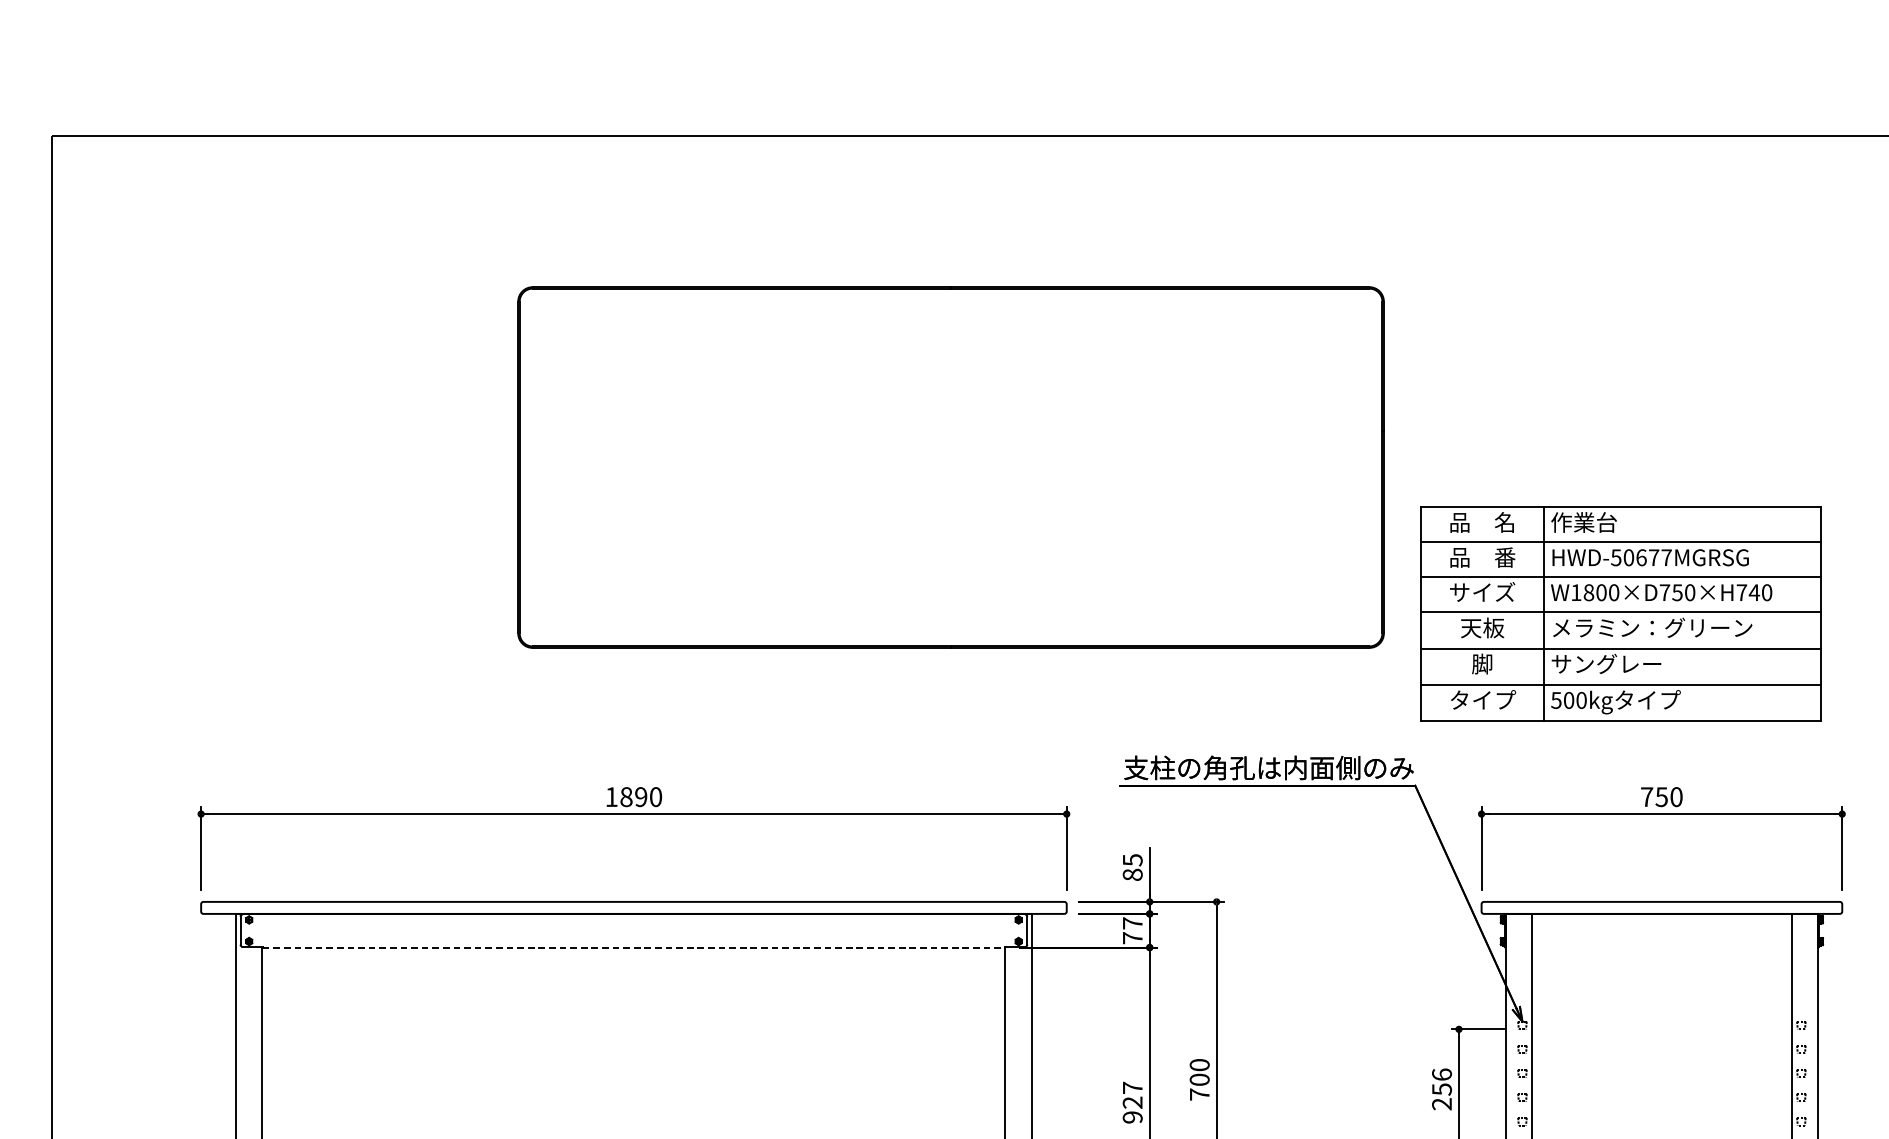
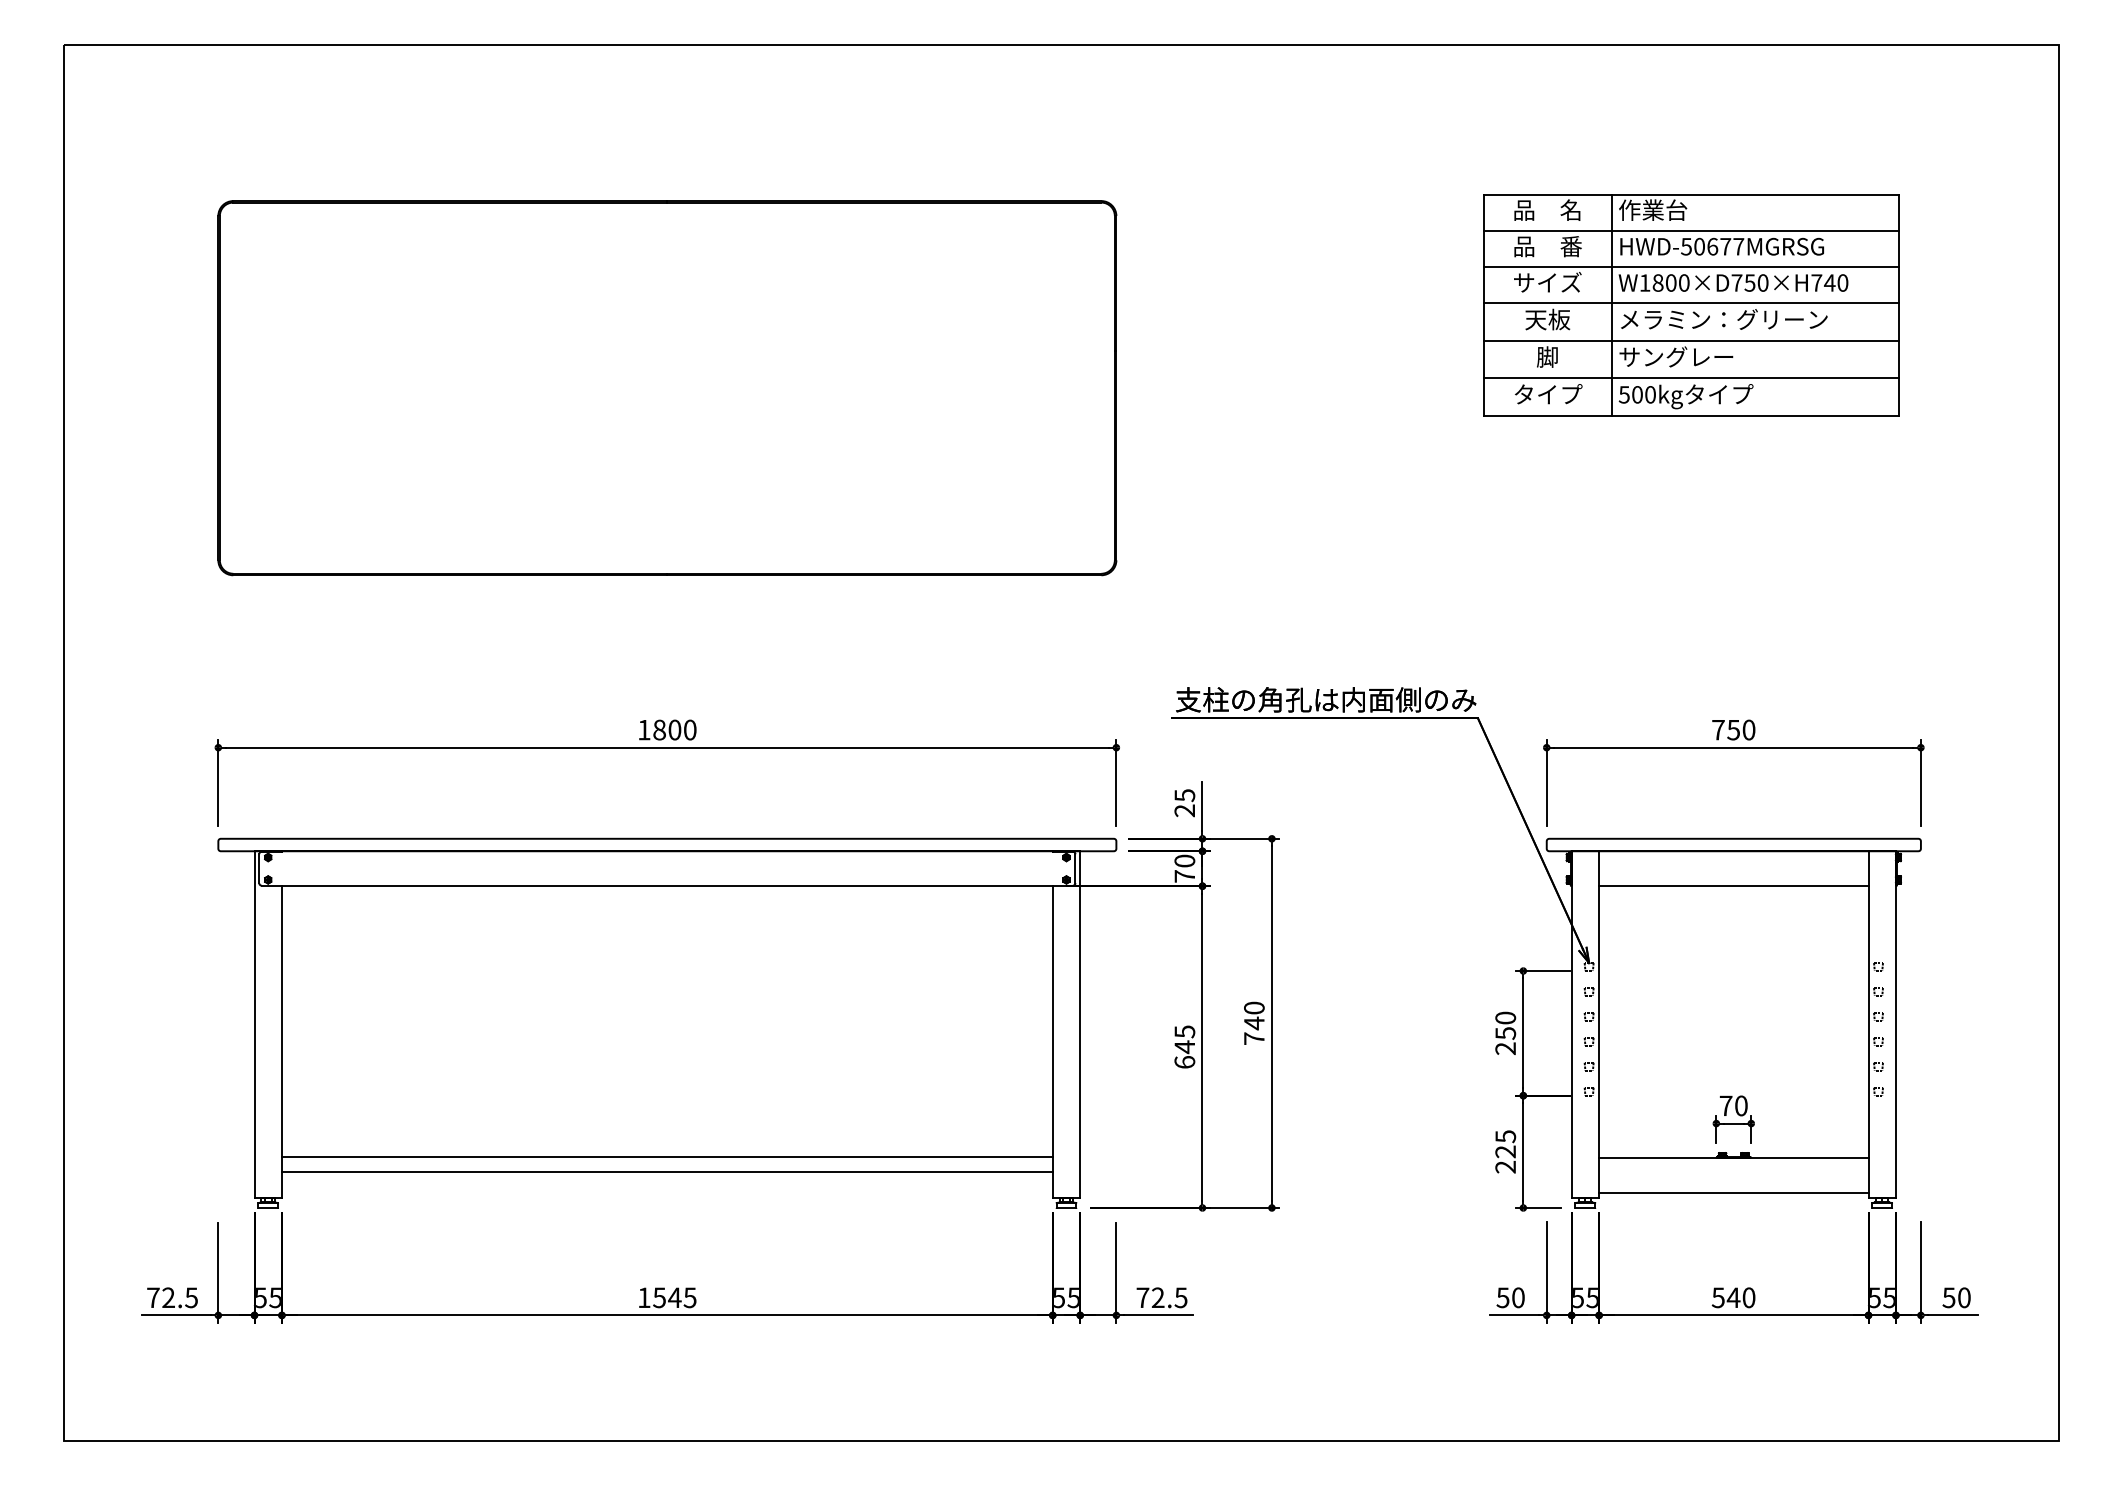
part: (951, 467) -> (667, 388), moved
part: (1621, 614) -> (1691, 305), moved
text: (640, 796) -> (674, 729), 1890 -> 1800
text: (1132, 874) -> (1184, 810), 85 -> 25
text: (1132, 922) -> (1184, 860), 77 -> 70
line: (634, 947) -> (667, 886), dashed -> solid
line: (1661, 947) -> (1733, 886), added
text: (1441, 1074) -> (1505, 1017), 256 -> 250
text: (1199, 1079) -> (1254, 1023), 700 -> 740
text: (1132, 1102) -> (1184, 1046), 927 -> 645

